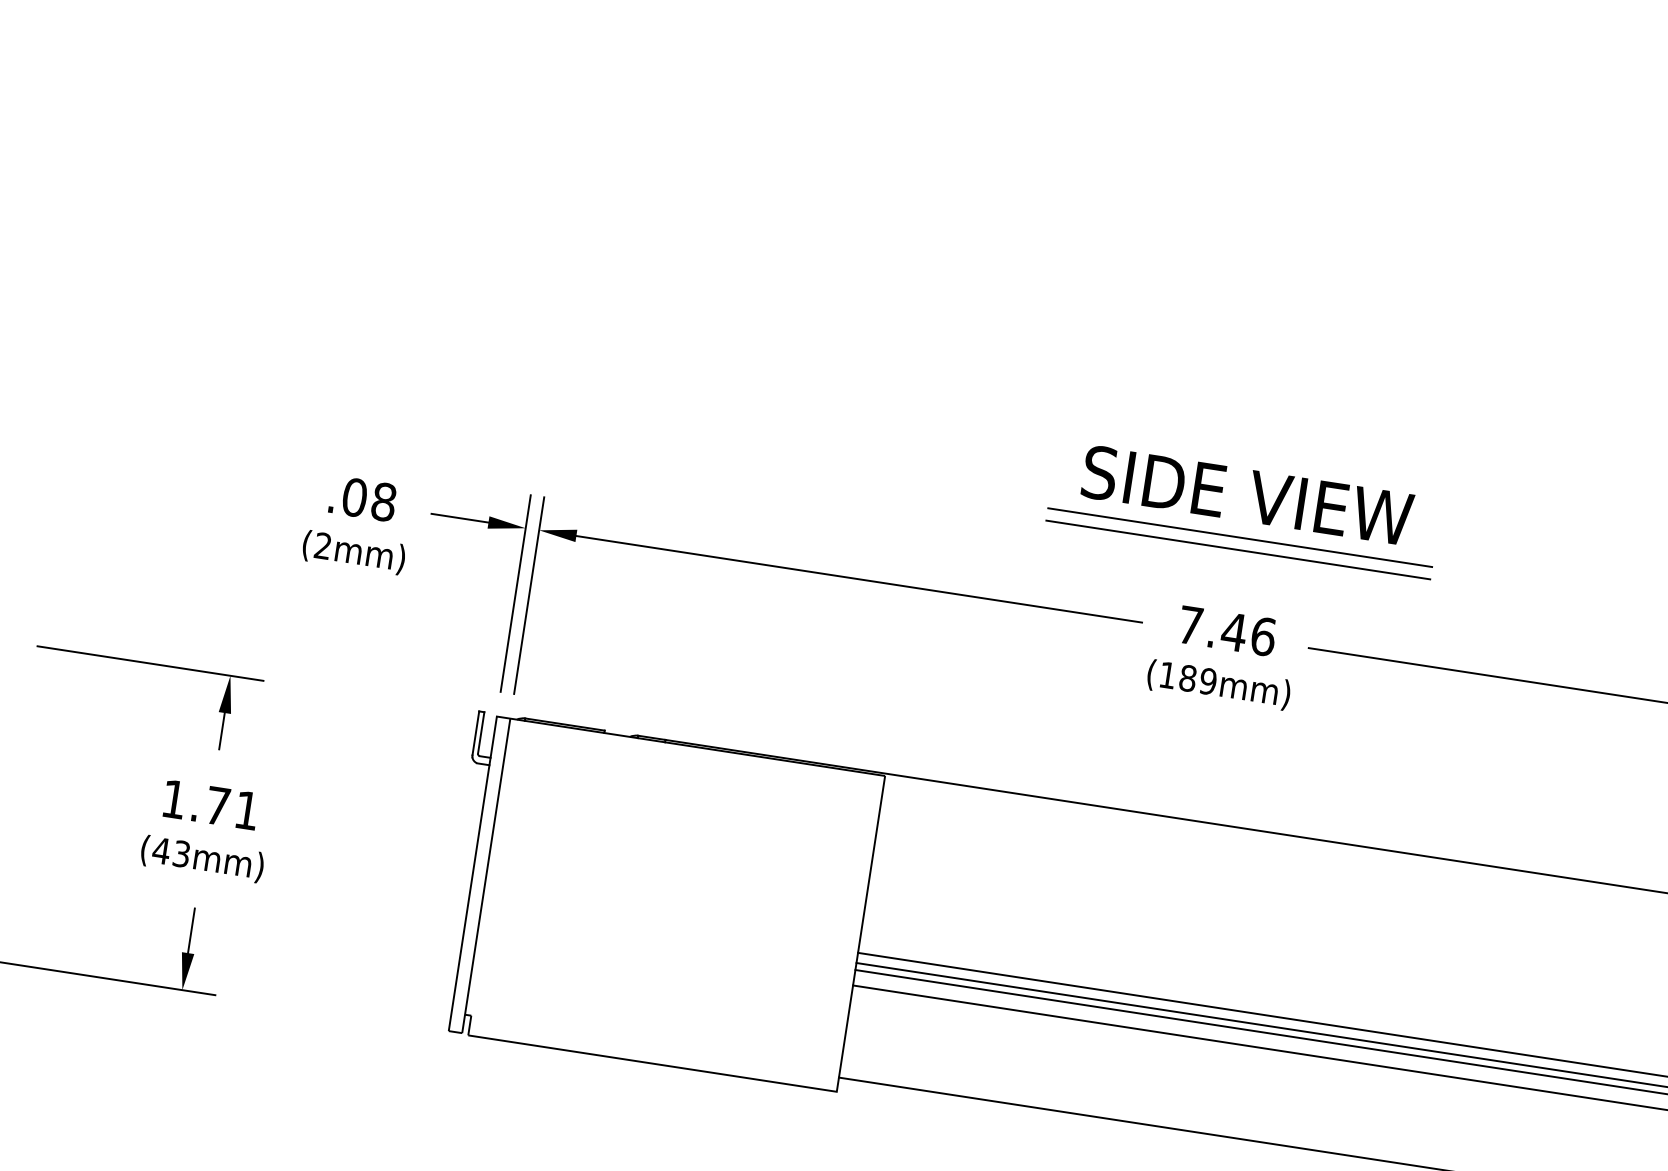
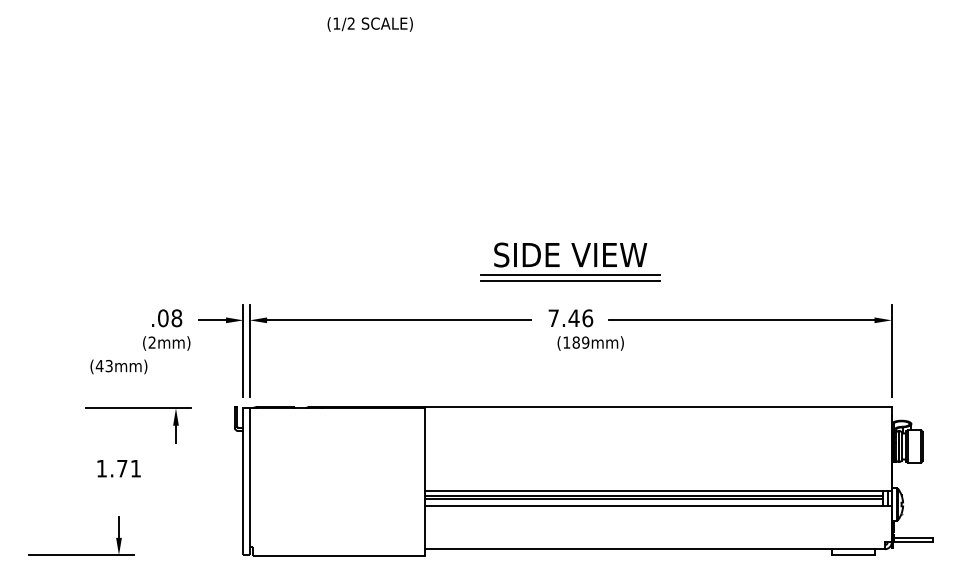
part: (150, 663) -> (138, 408), moved
text: (1218, 684) -> (590, 343), moved
text: (201, 857) -> (118, 366), moved

